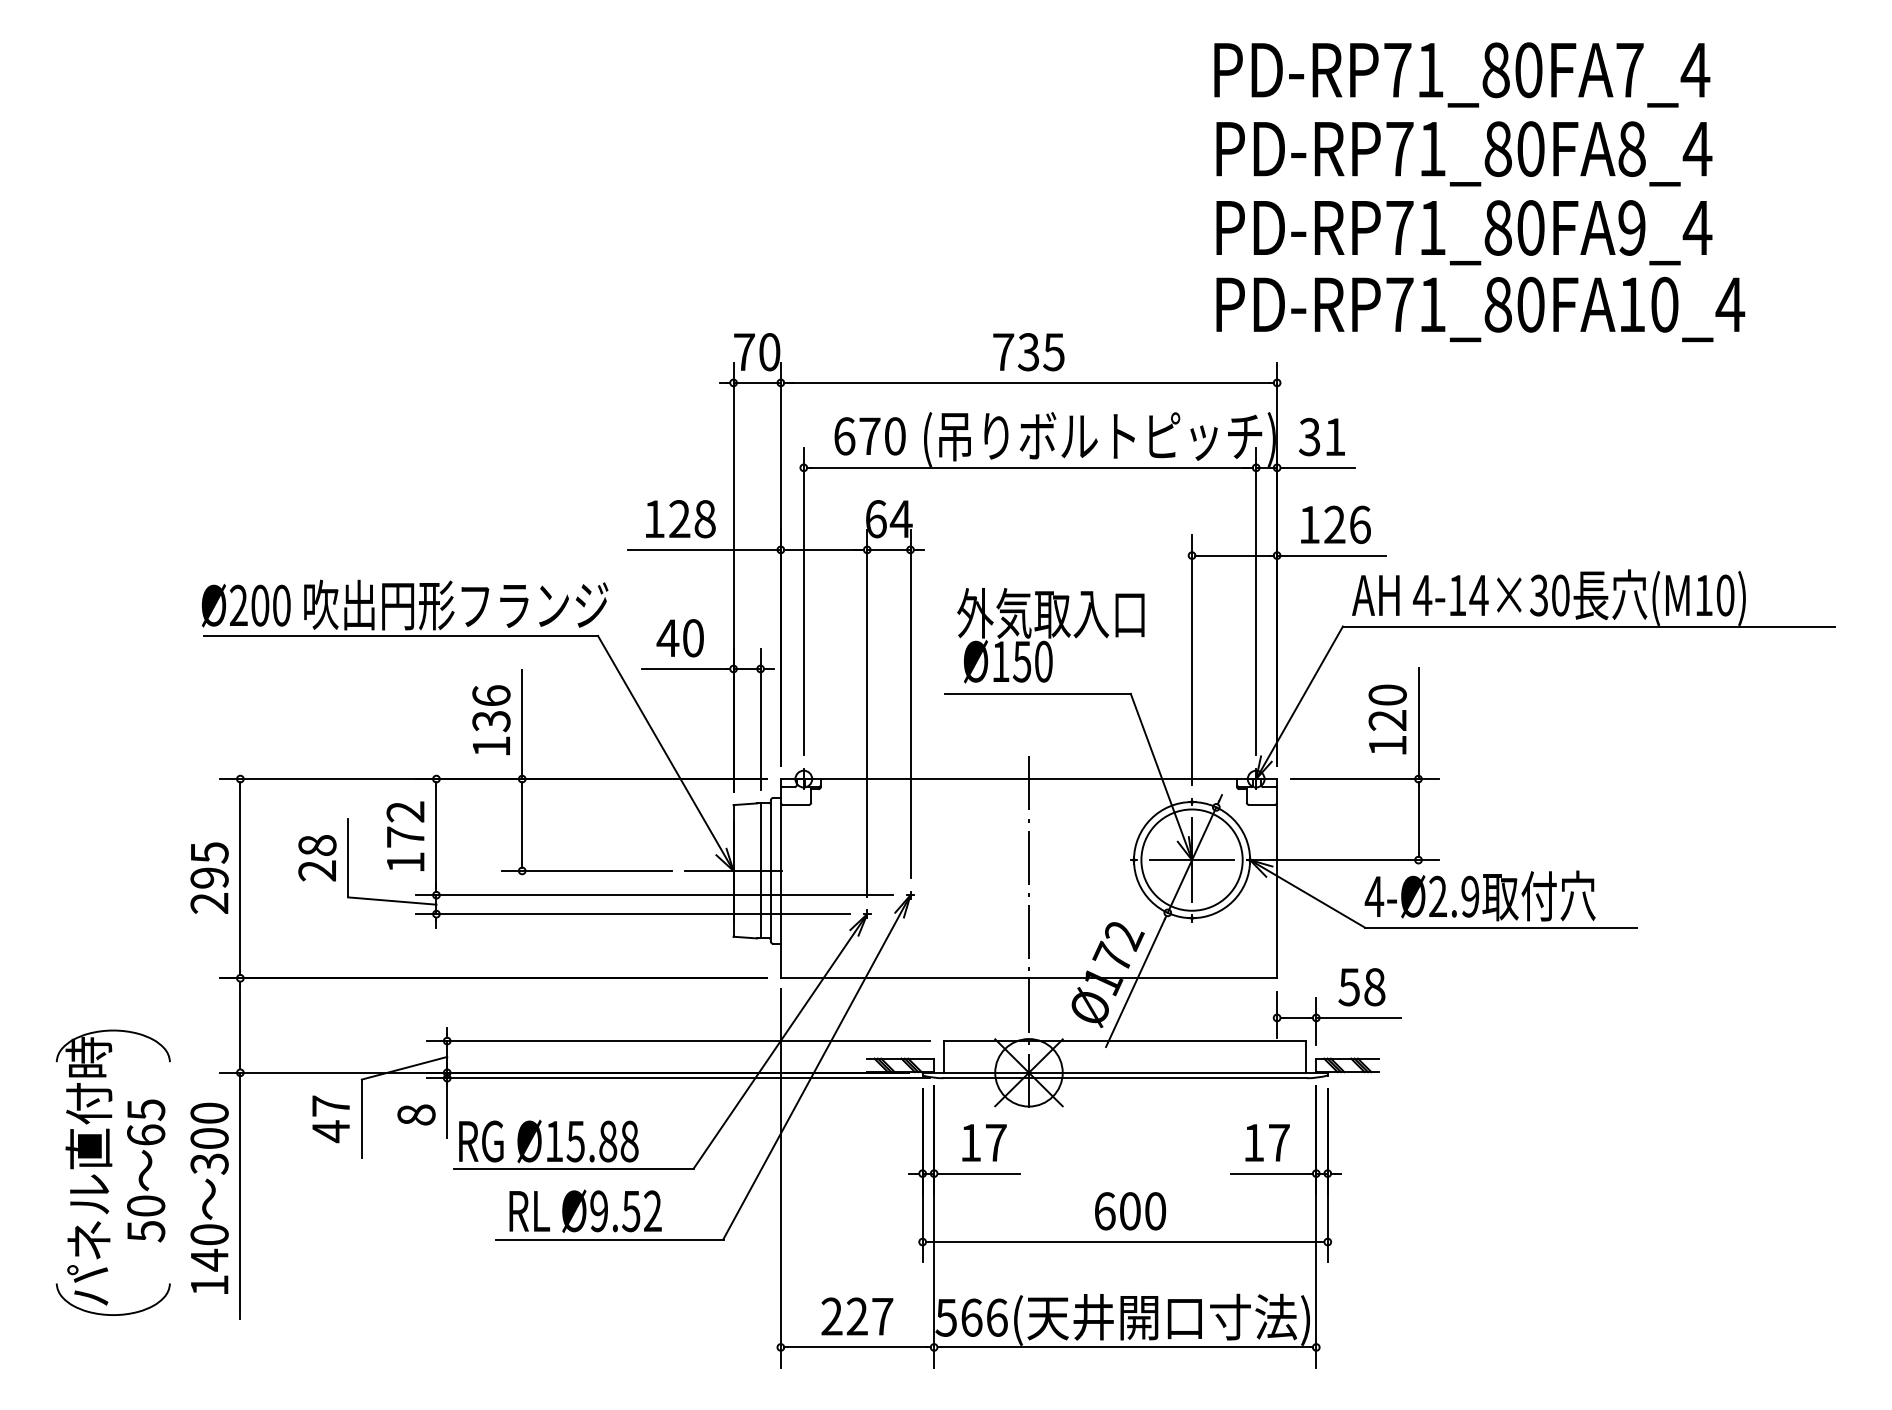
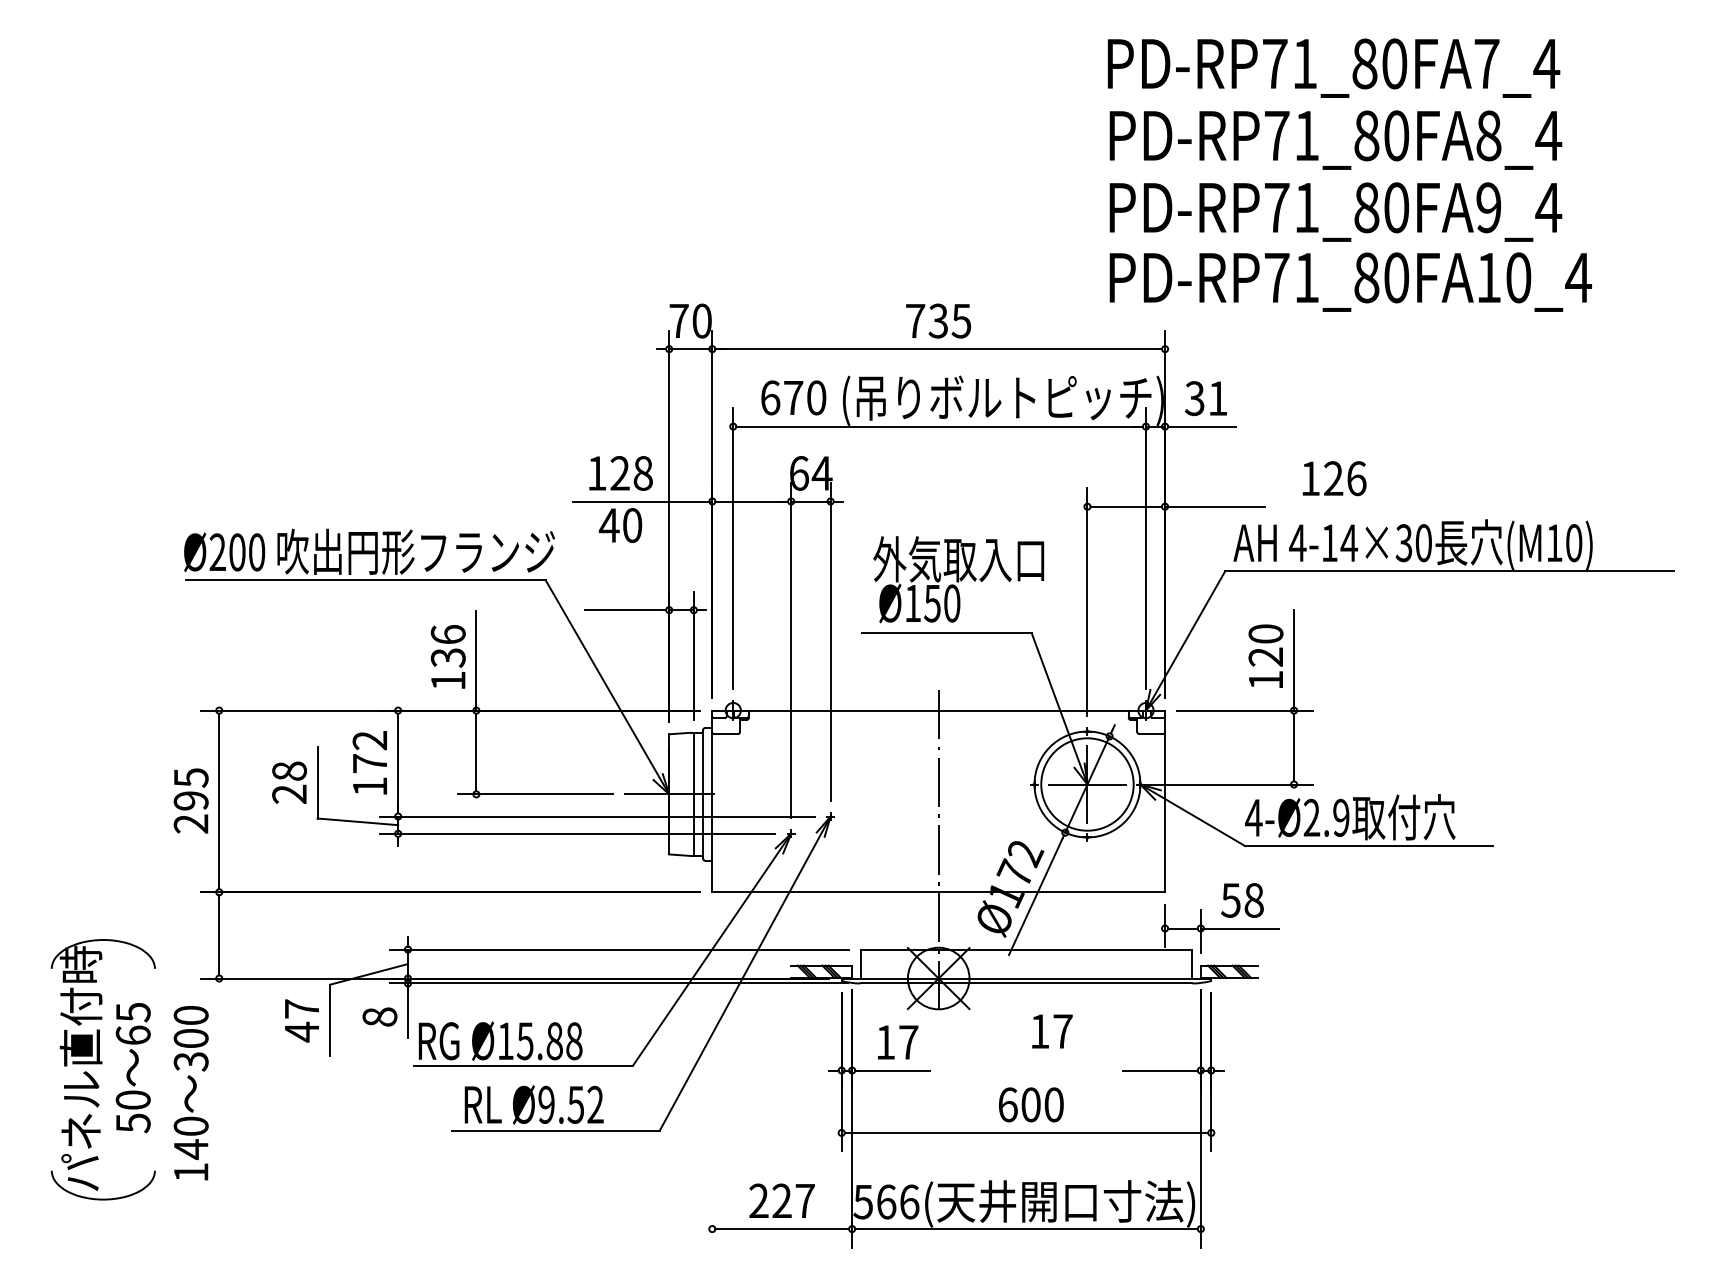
text: (1335, 524) -> (1334, 478), moved
text: (679, 638) -> (619, 525), moved
text: (1267, 1142) -> (1052, 1031), moved
line: (780, 1178) -> (712, 1074), removed
line: (240, 1195) -> (219, 1090), removed

